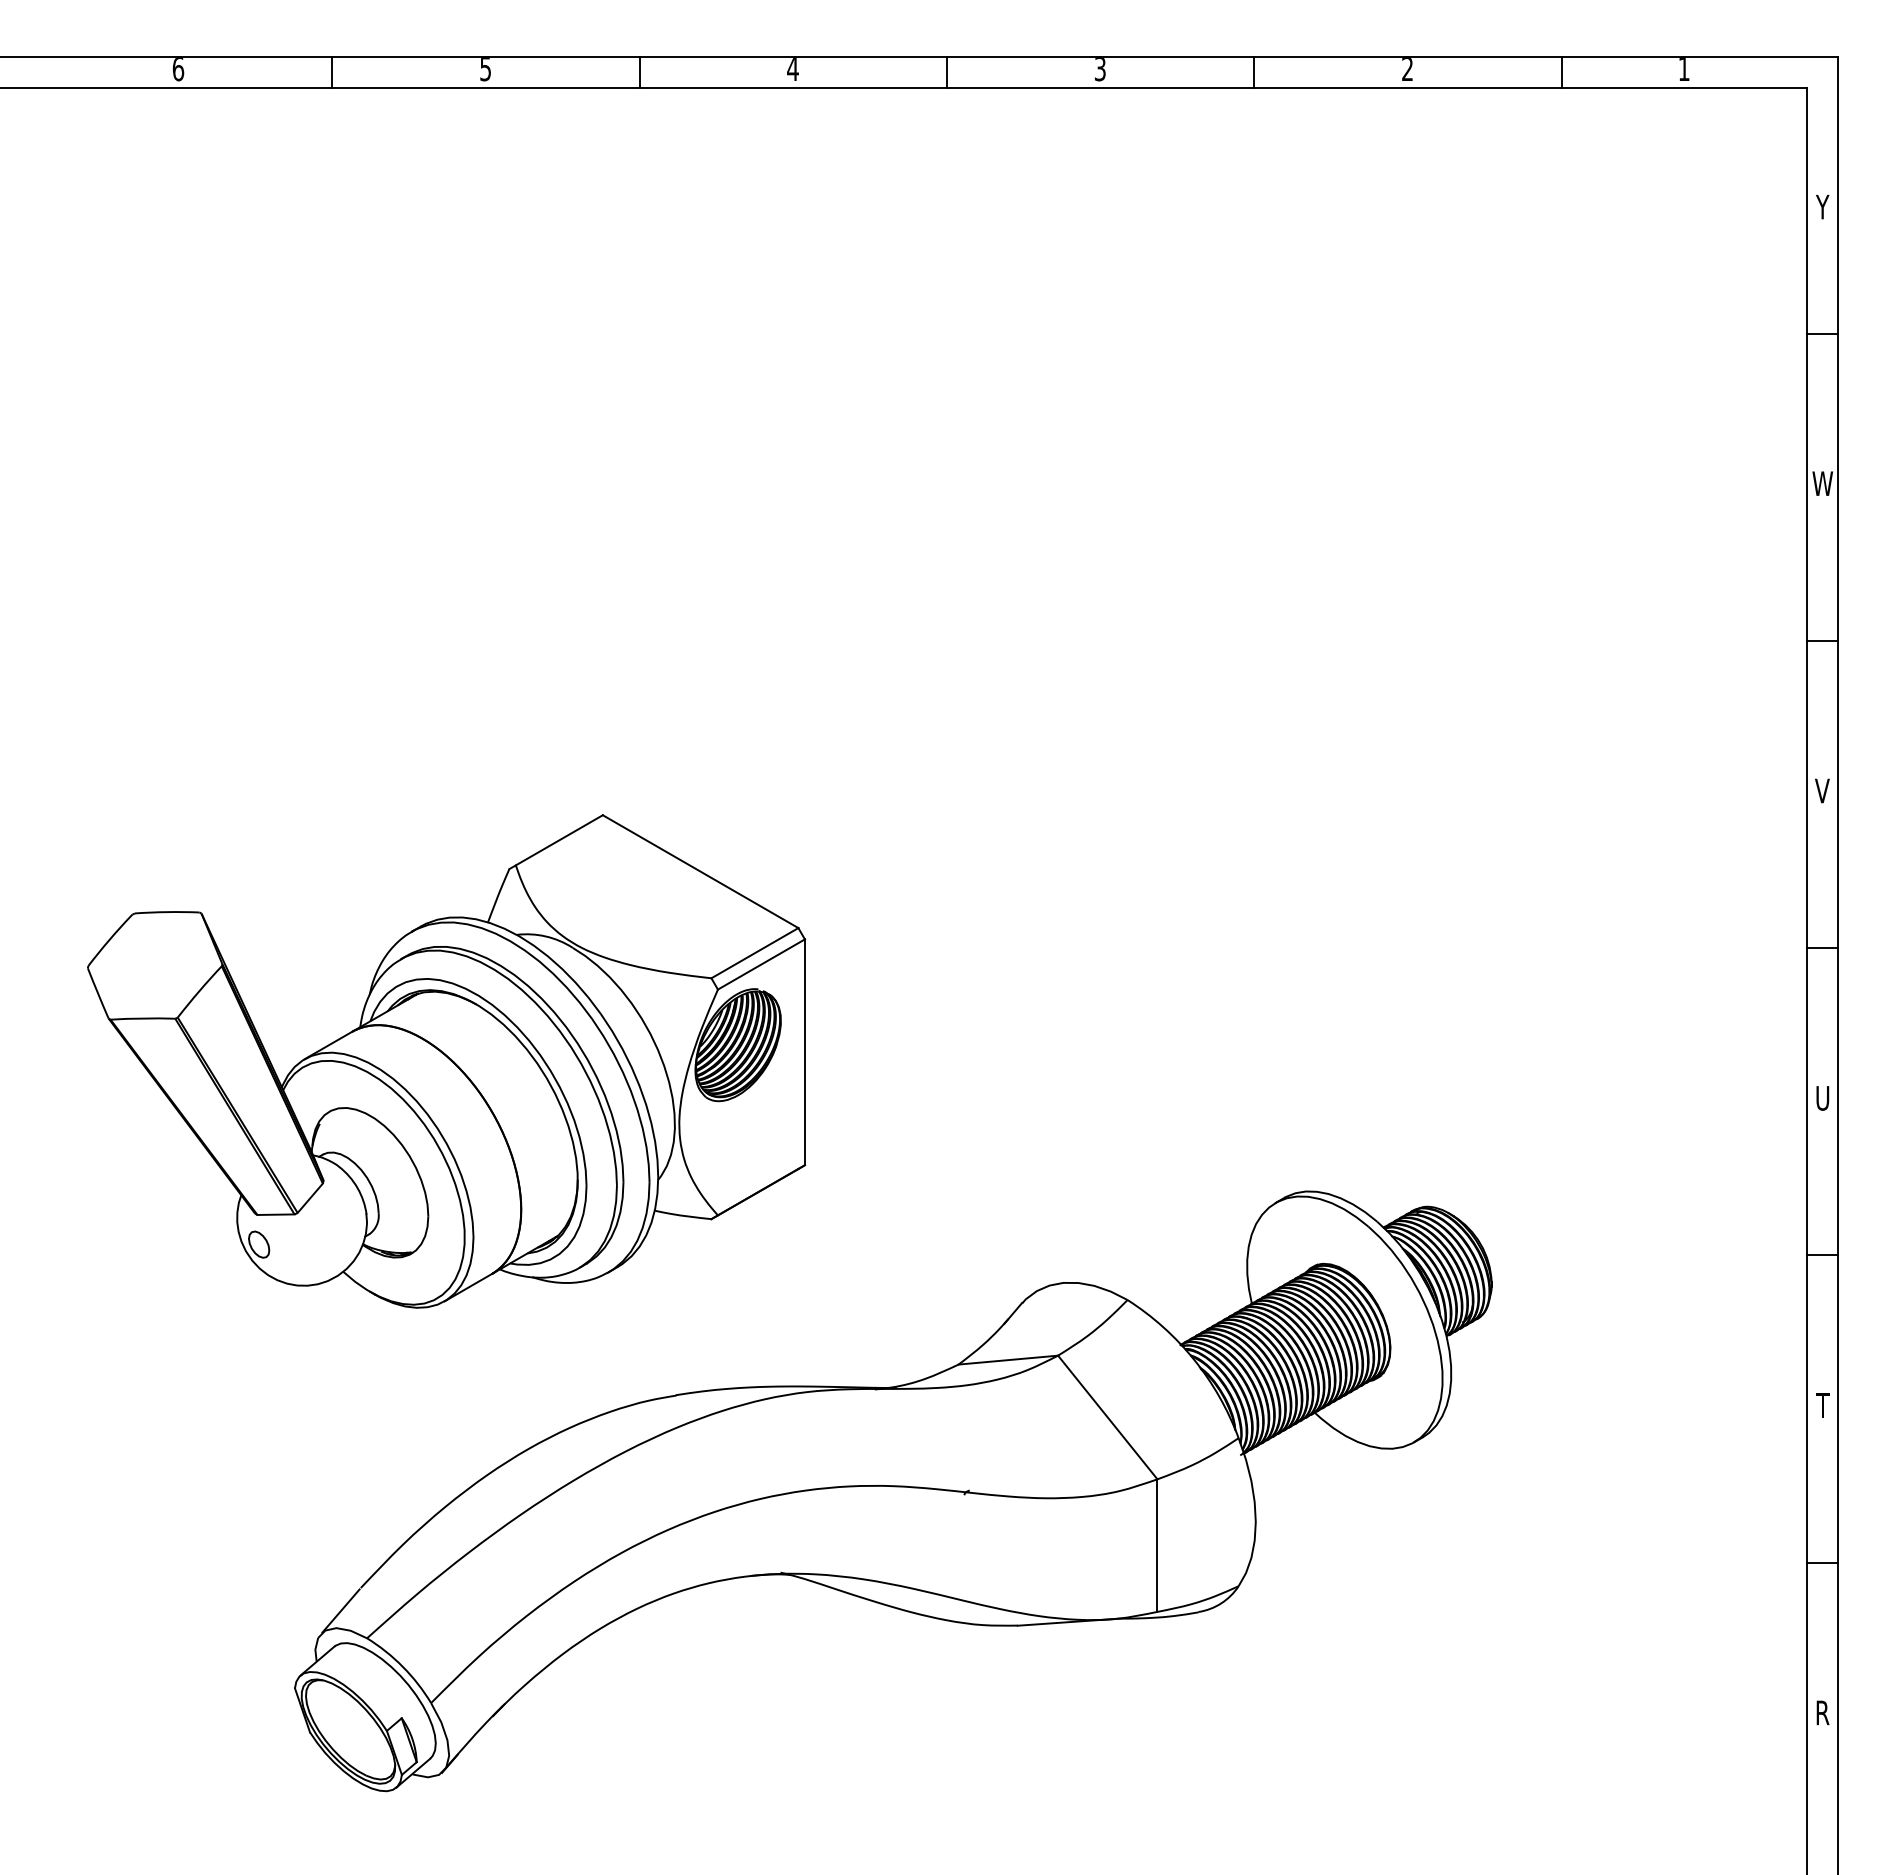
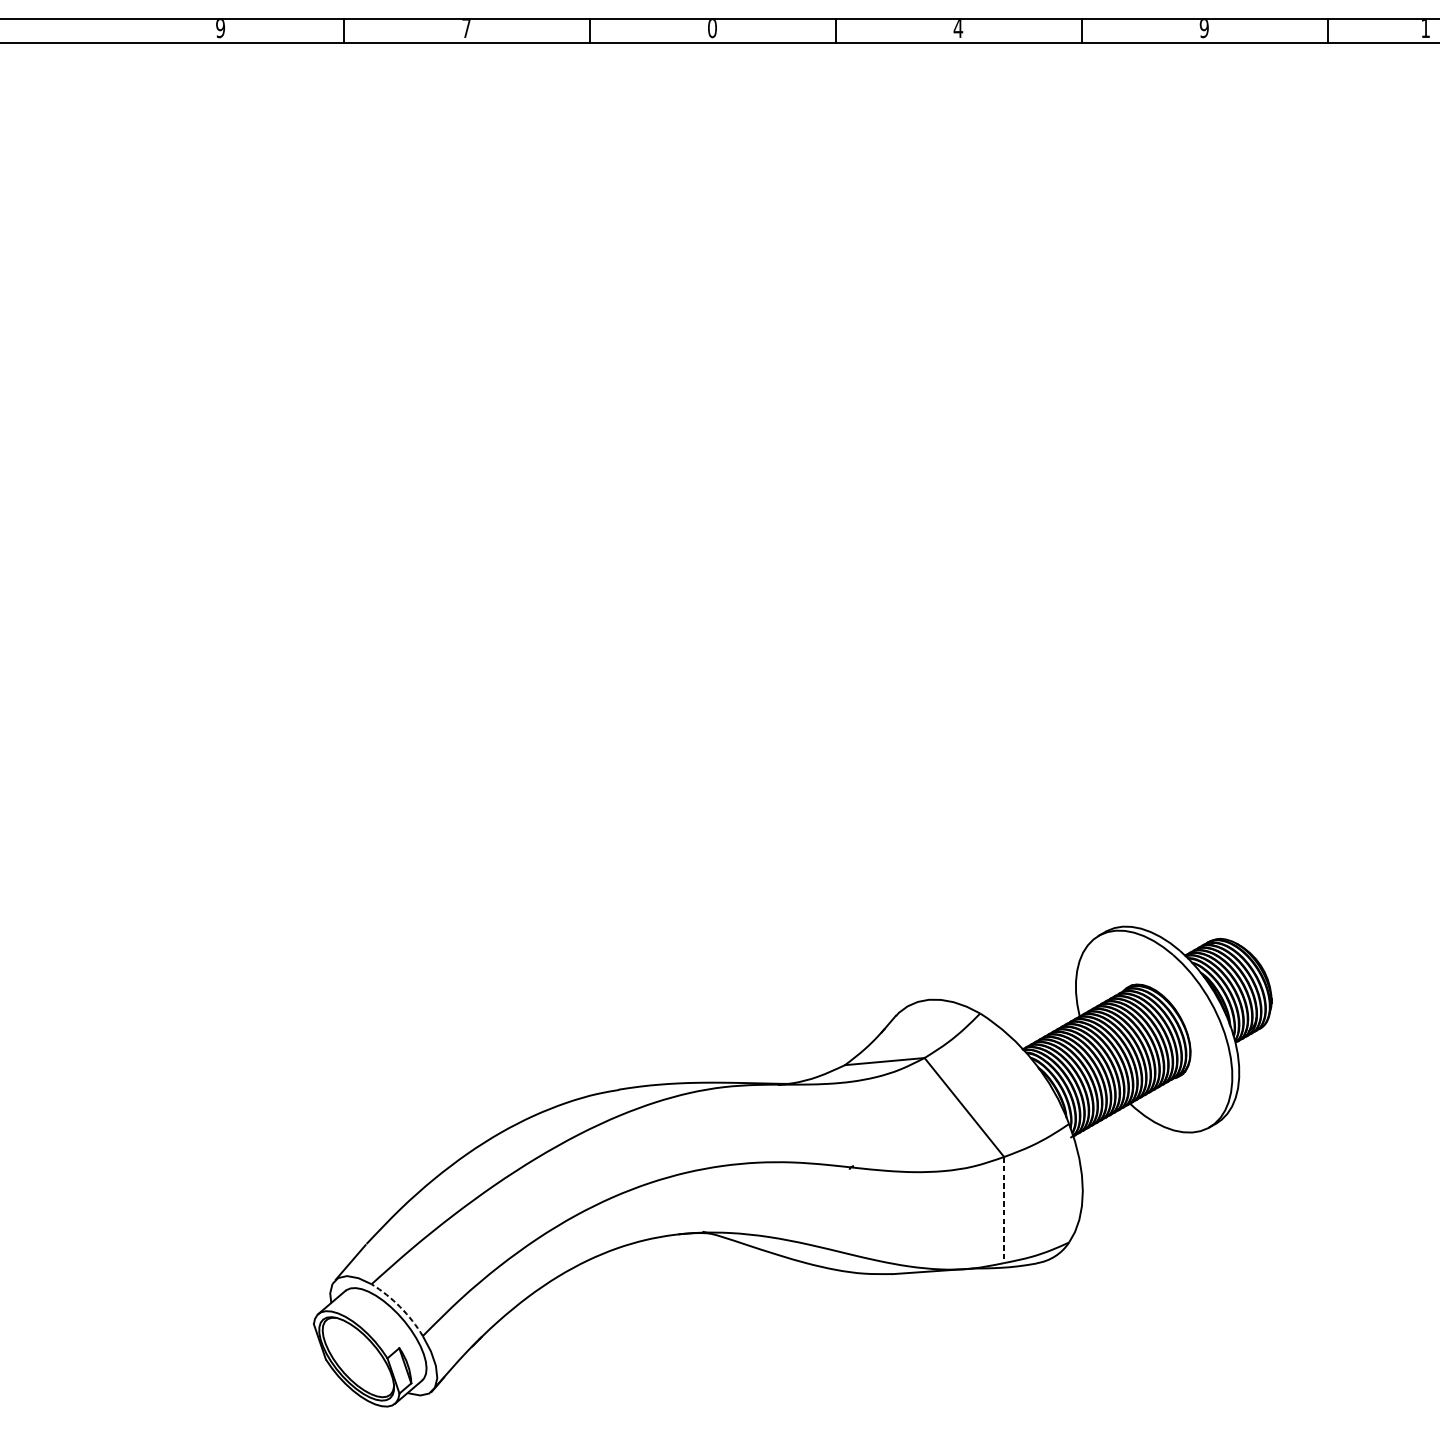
text: (178, 69) -> (220, 28), 6 -> 9
text: (485, 69) -> (466, 28), 5 -> 7
text: (792, 69) -> (712, 28), 4 -> 0
text: (1100, 69) -> (958, 28), 3 -> 4
text: (1407, 69) -> (1204, 28), 2 -> 9
part: (446, 1061) -> (435, 822), removed
line: (1157, 1546) -> (1004, 1210), solid -> dashed
arc: (402, 1666) -> (399, 1306), solid -> dashed

